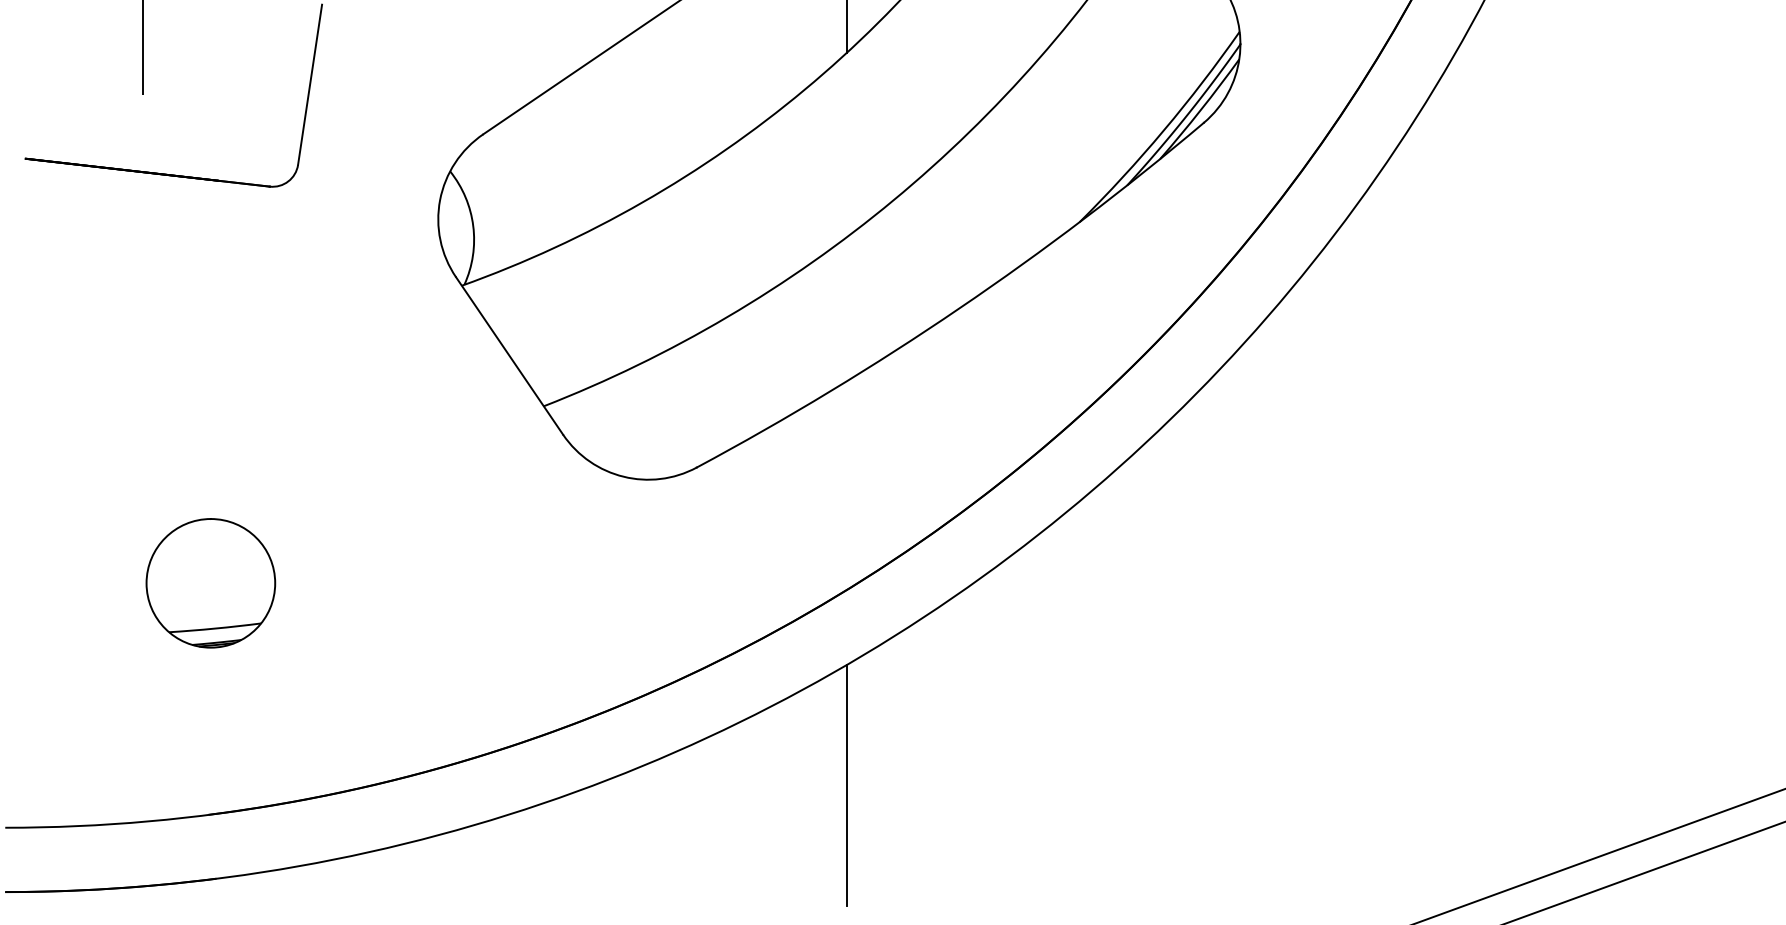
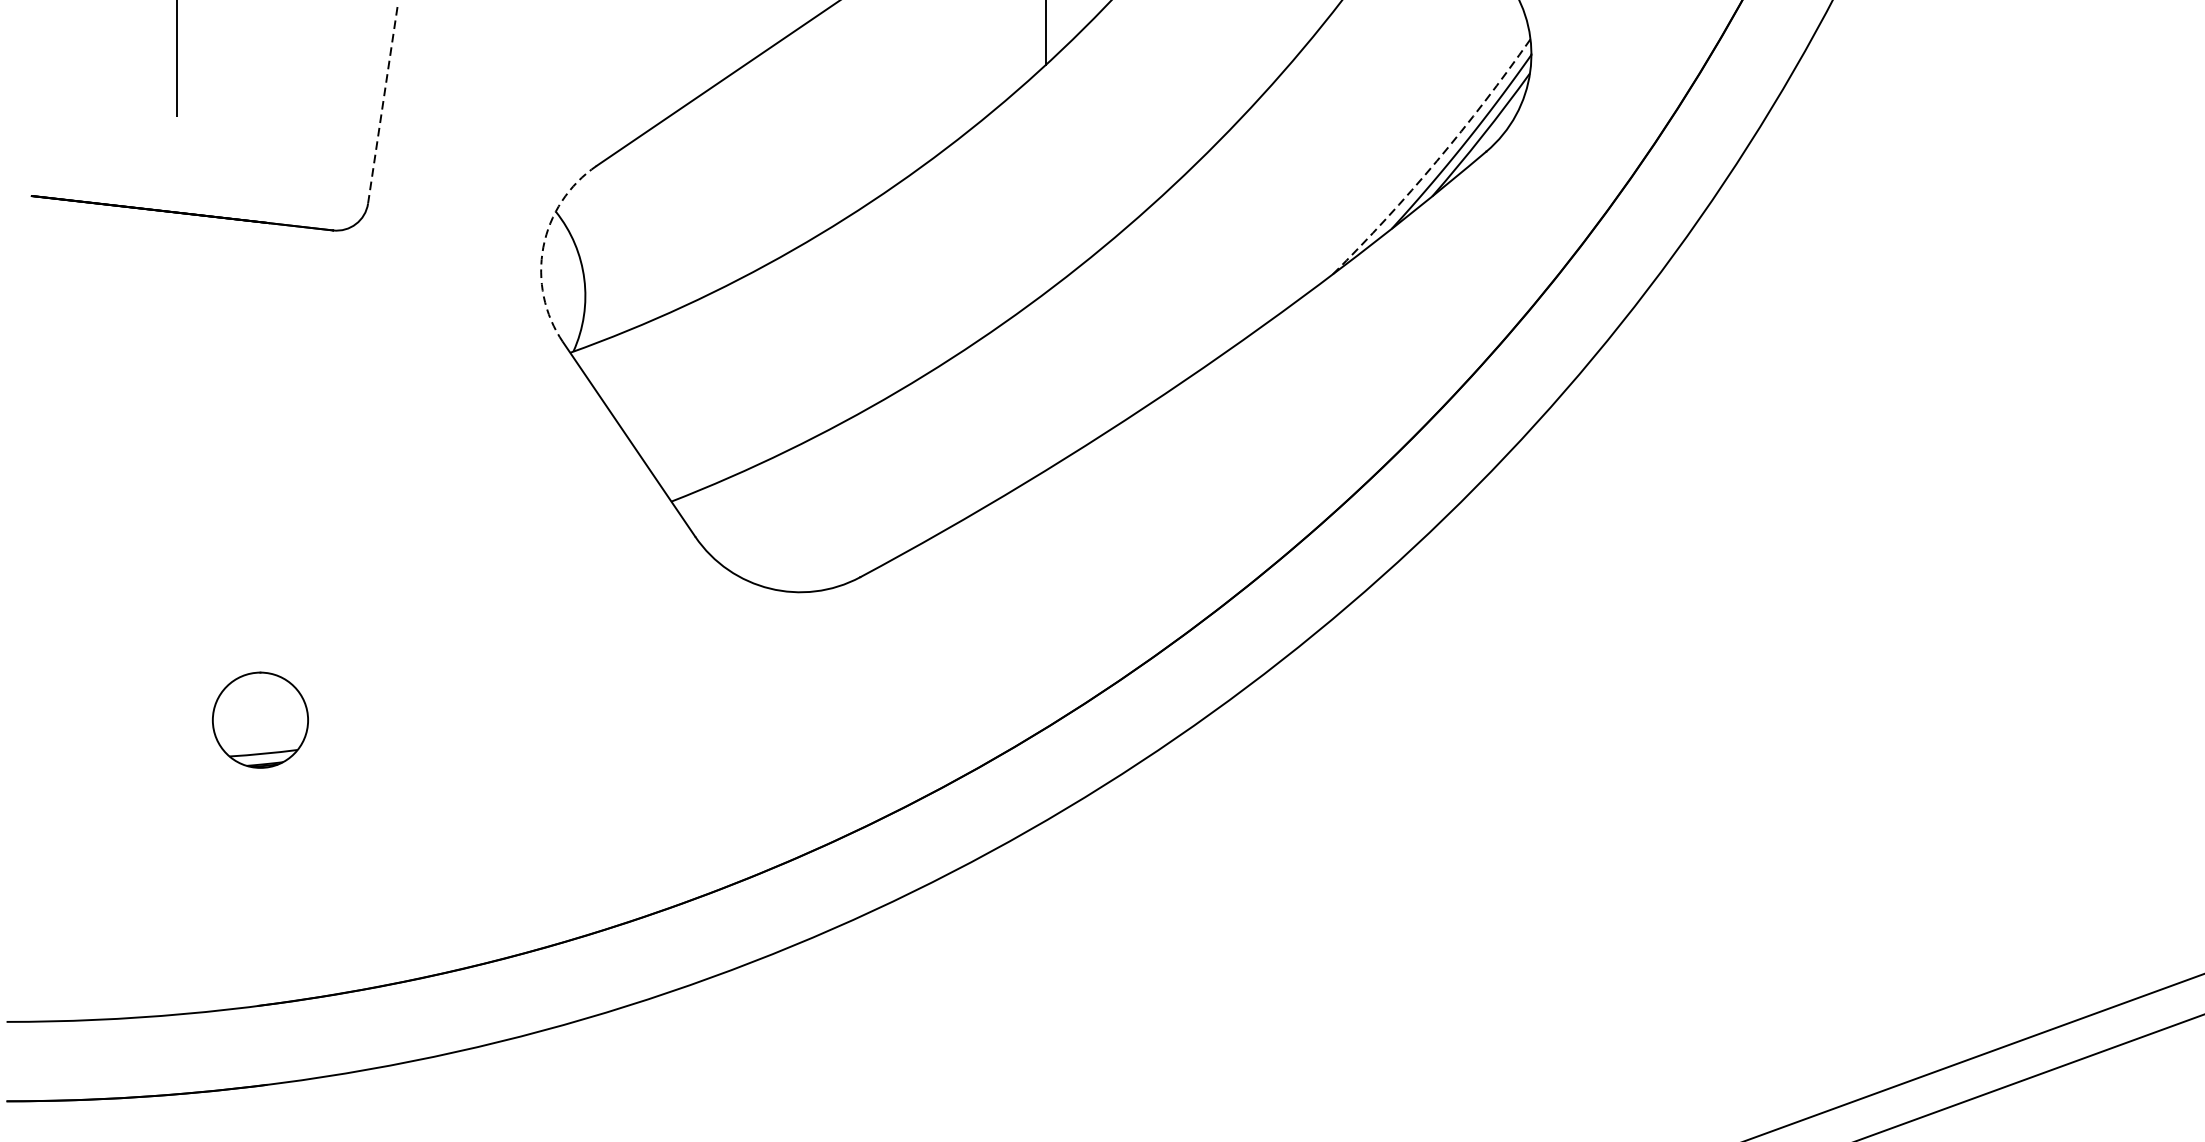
line: (310, 84) -> (383, 104), solid -> dashed
arc: (1163, 130) -> (1436, 161), solid -> dashed
arc: (440, 200) -> (543, 247), solid -> dashed
part: (210, 583) -> (259, 720), size x0.6
line: (847, 784) -> (1046, 968), removed

